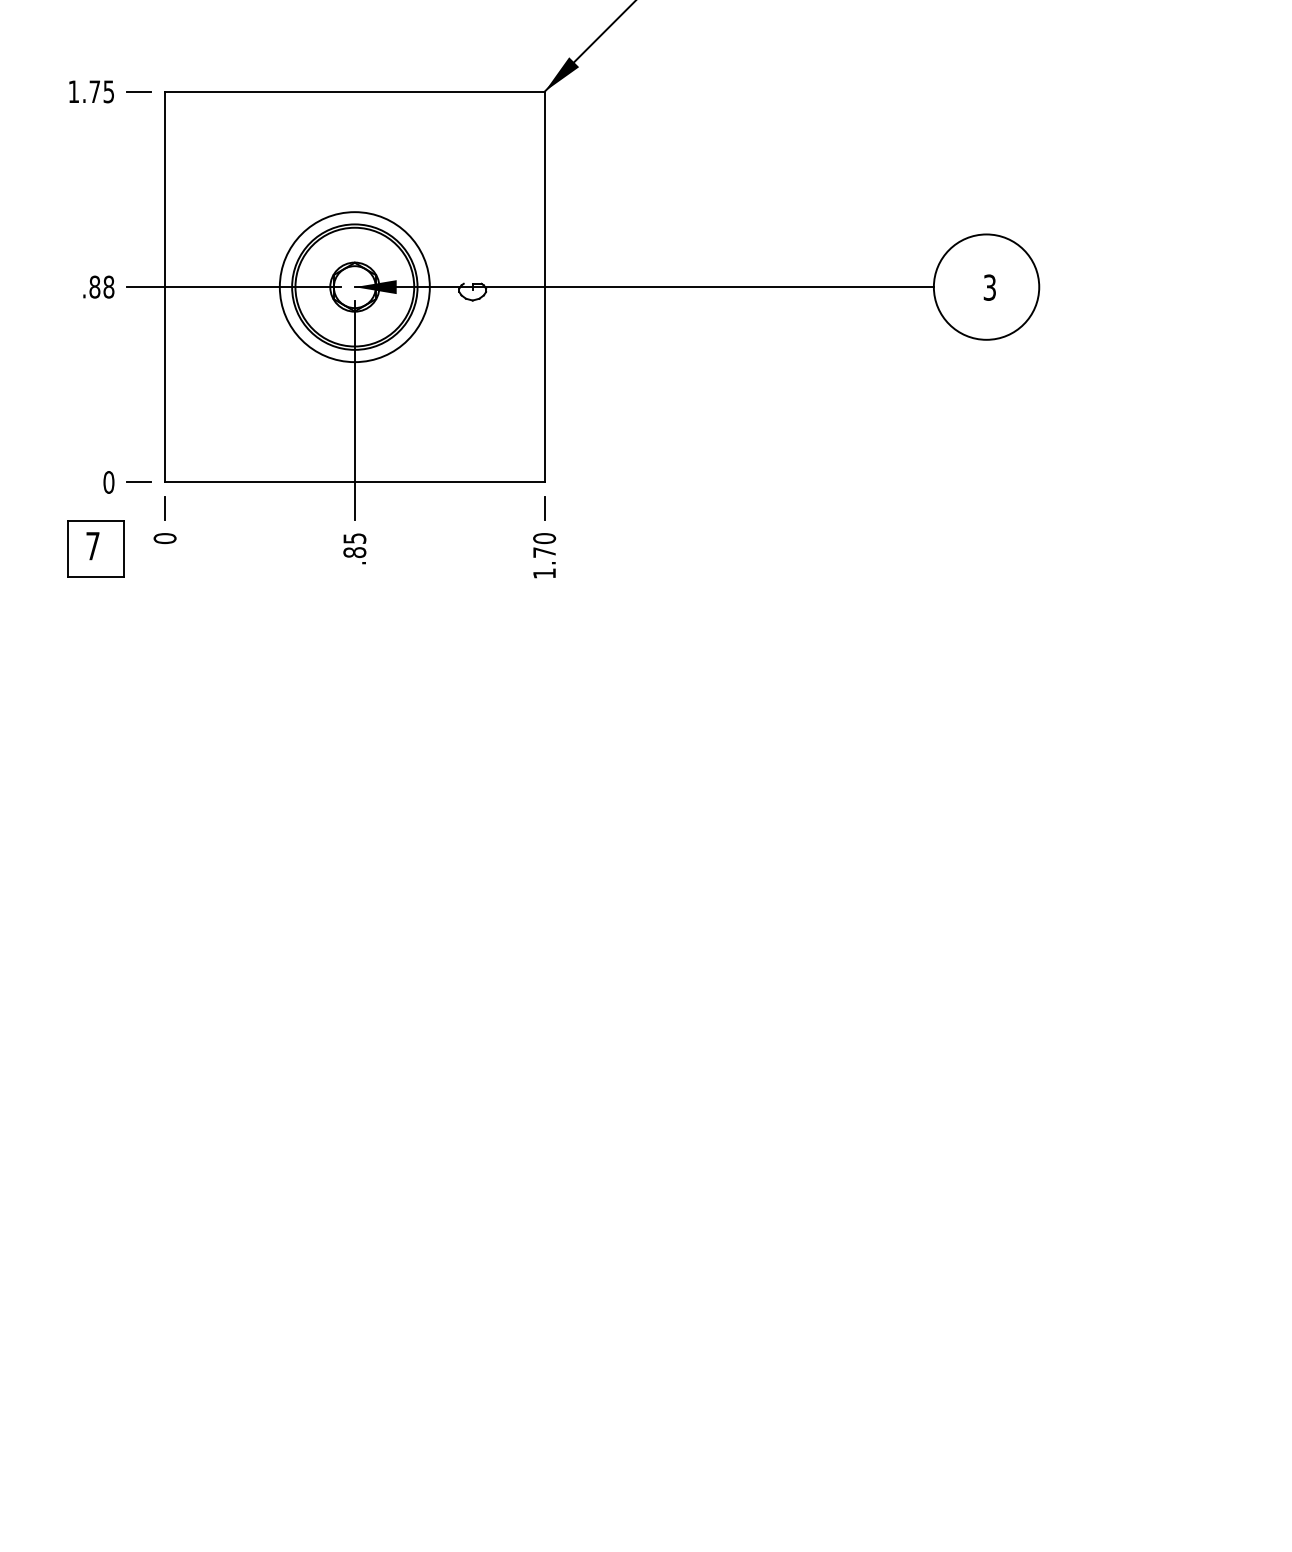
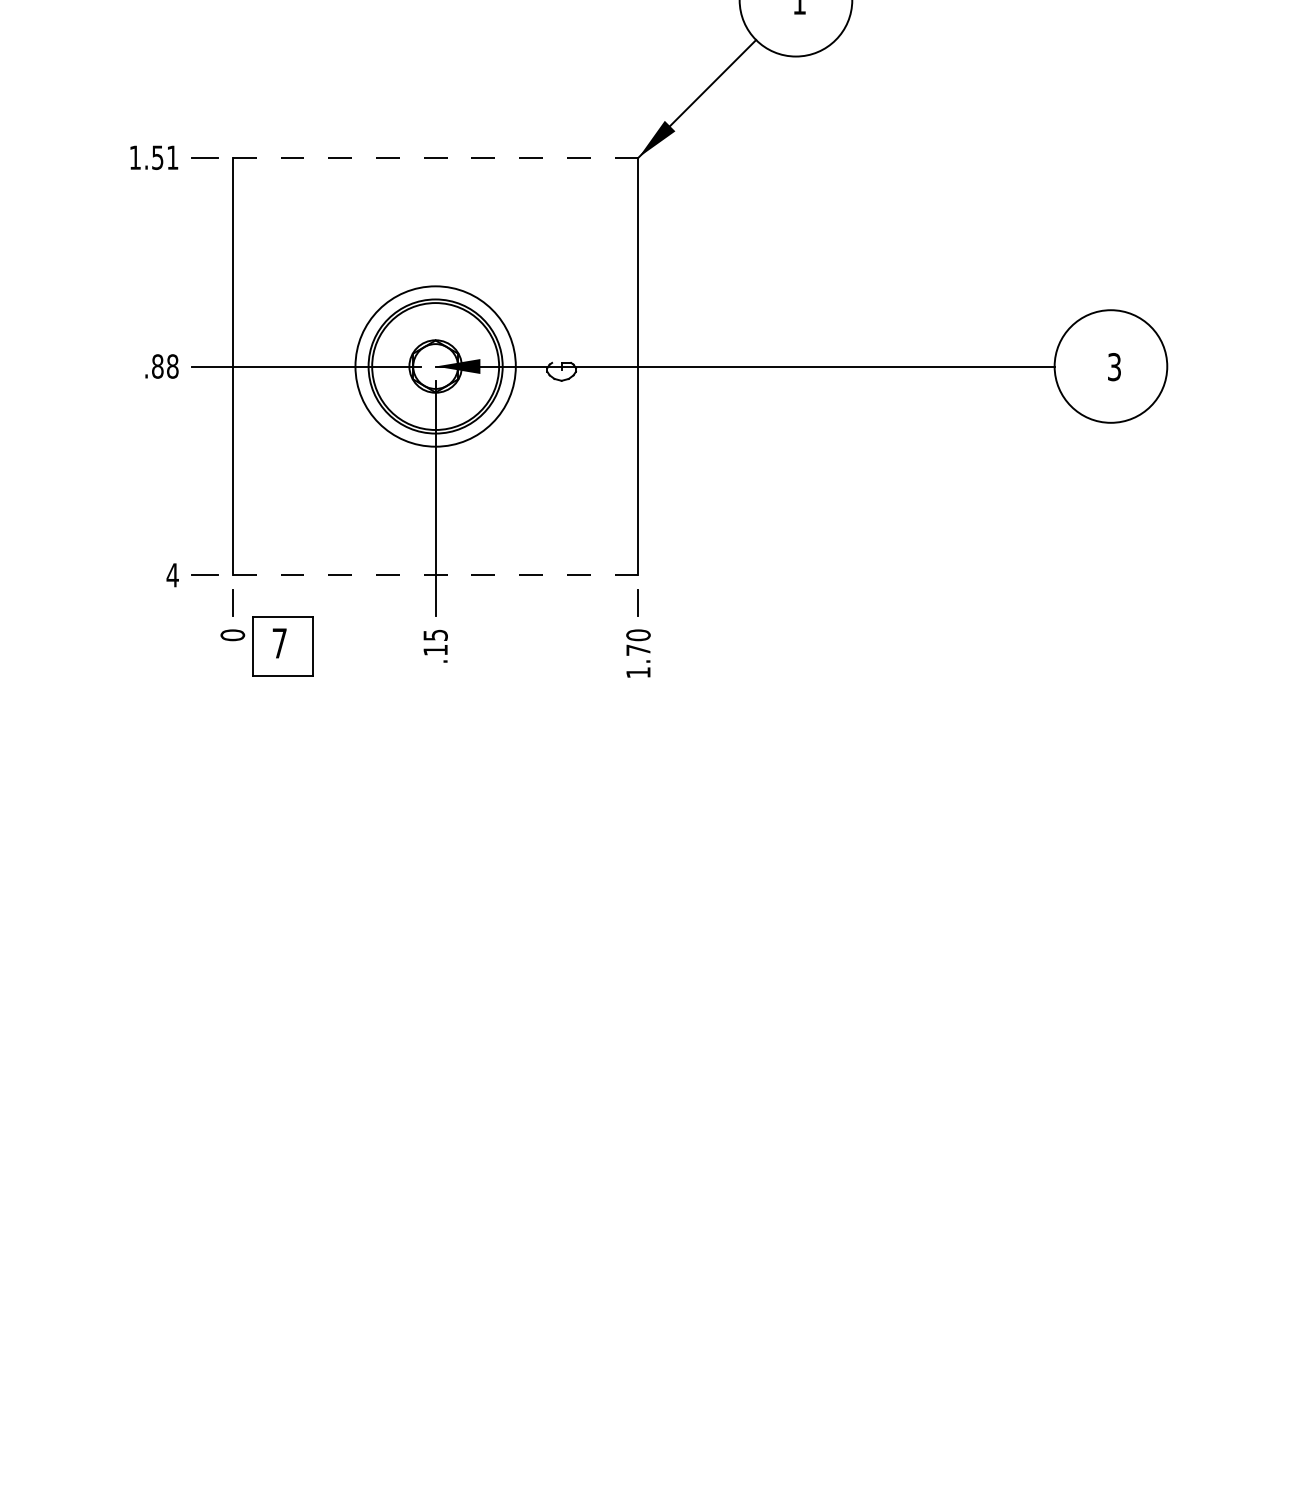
text: (101, 91) -> (164, 157), 1.75 -> 1.51
line: (354, 91) -> (435, 157), solid -> dashed
text: (108, 482) -> (172, 575), 0 -> 4
line: (354, 482) -> (435, 575), solid -> dashed
part: (95, 548) -> (282, 645), moved
text: (354, 552) -> (435, 650), .85 -> .15

